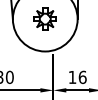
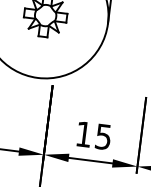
text: (82, 77) -> (103, 137), 16 -> 15

